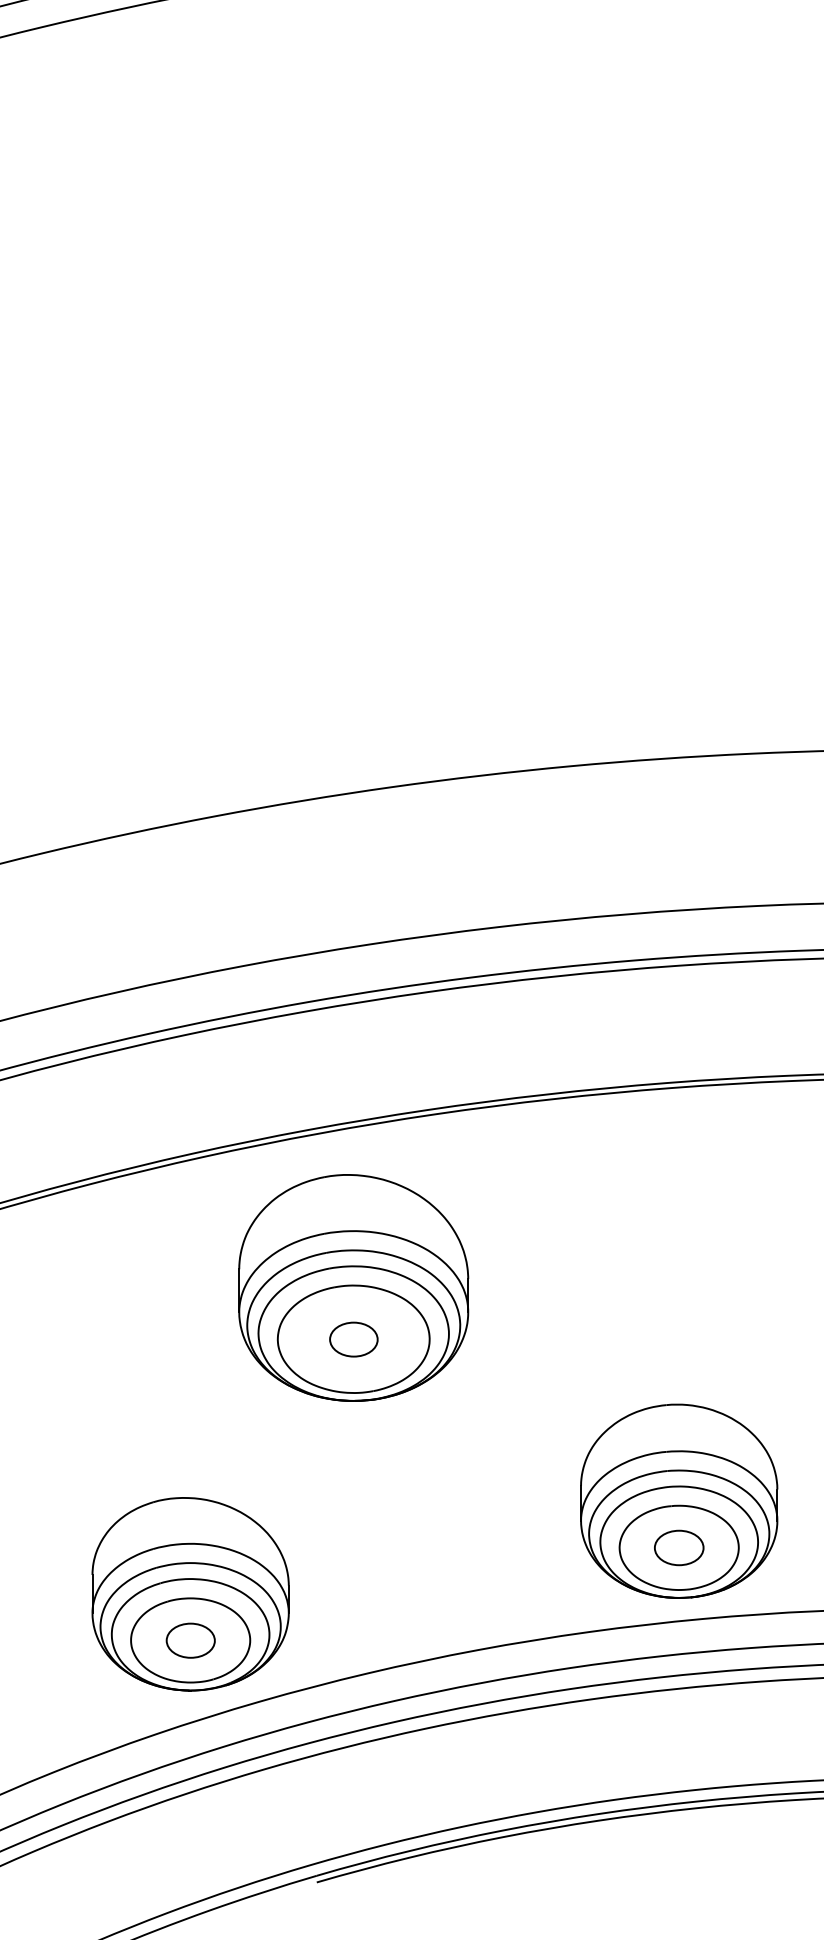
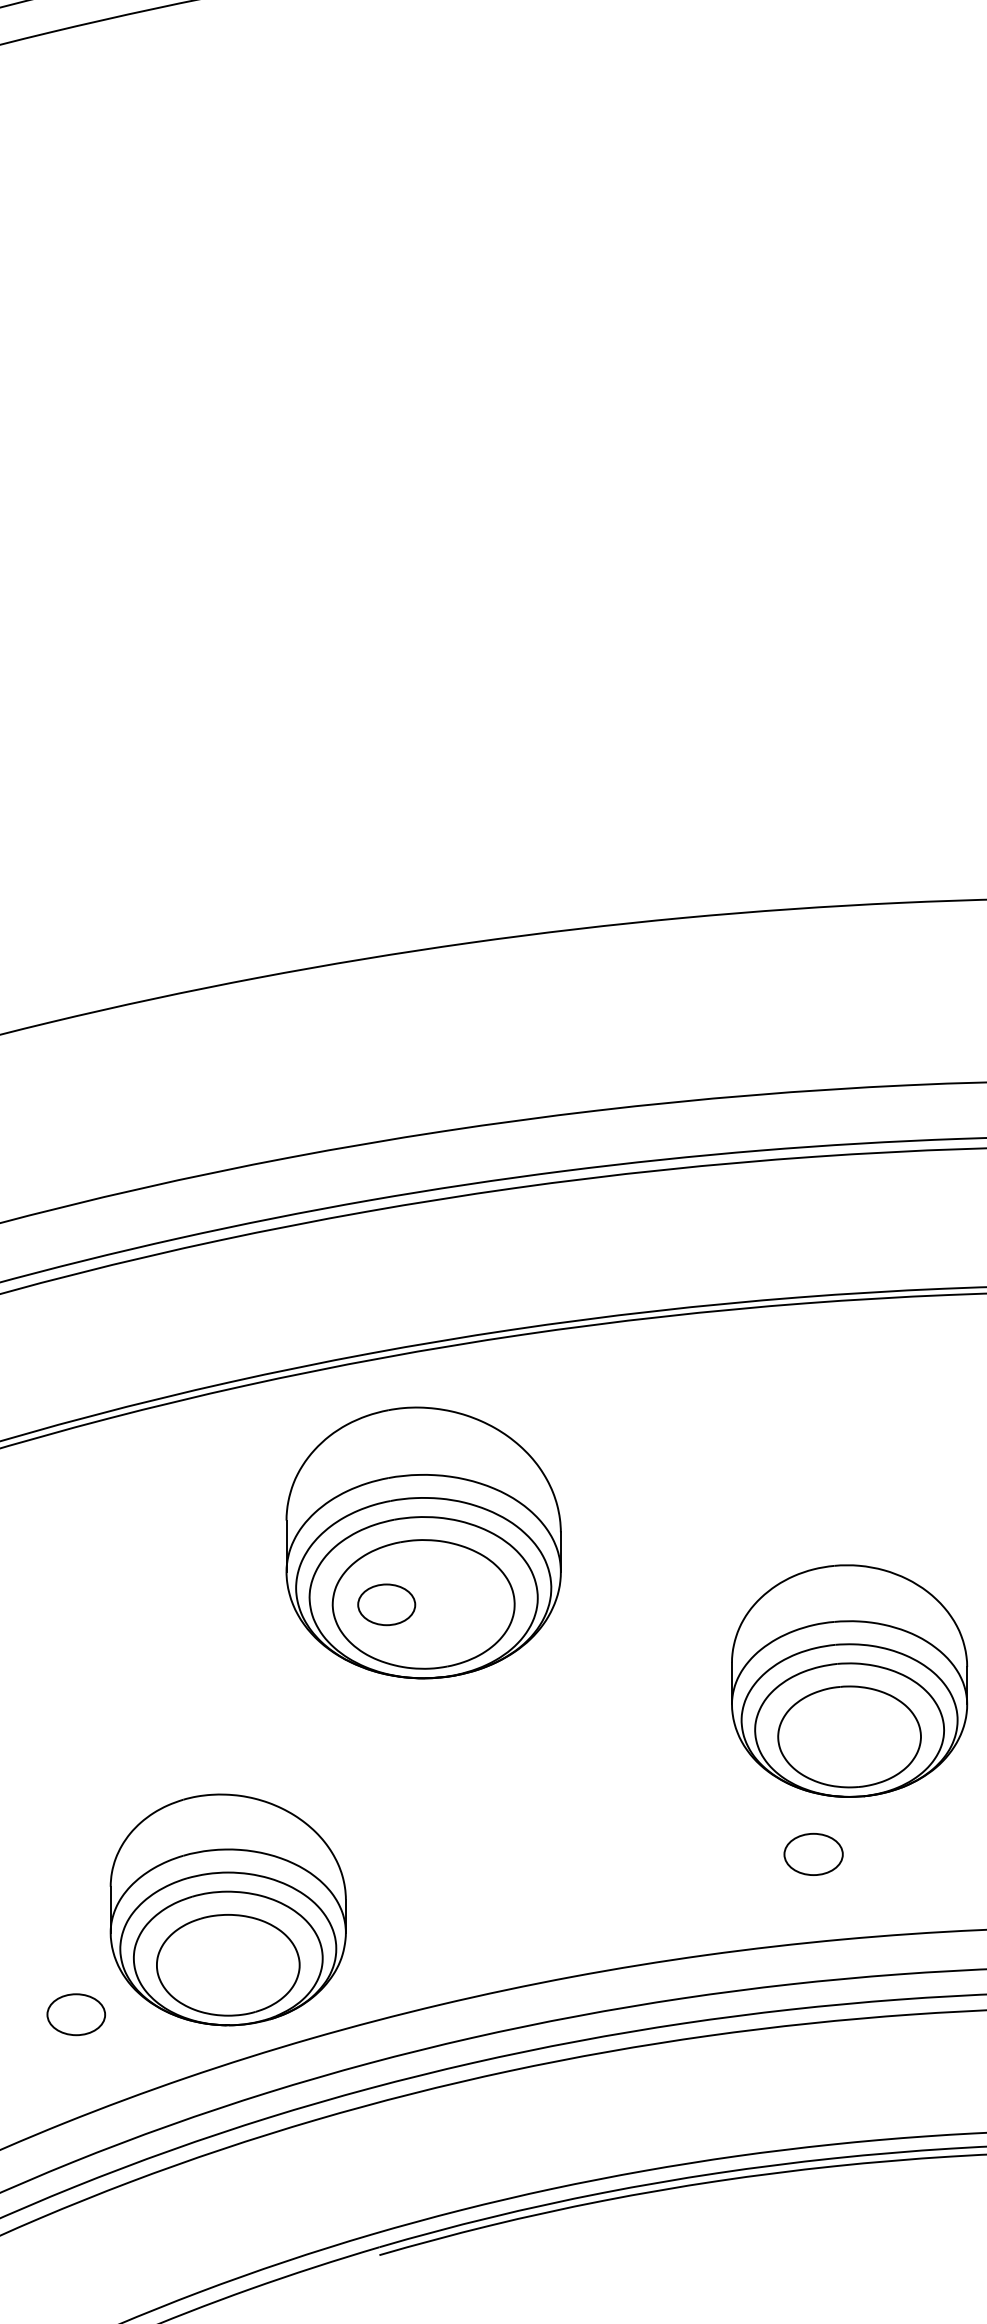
part: (353, 1339) -> (386, 1604), moved
part: (679, 1500) -> (849, 1680), moved
part: (190, 1640) -> (75, 2014), moved

